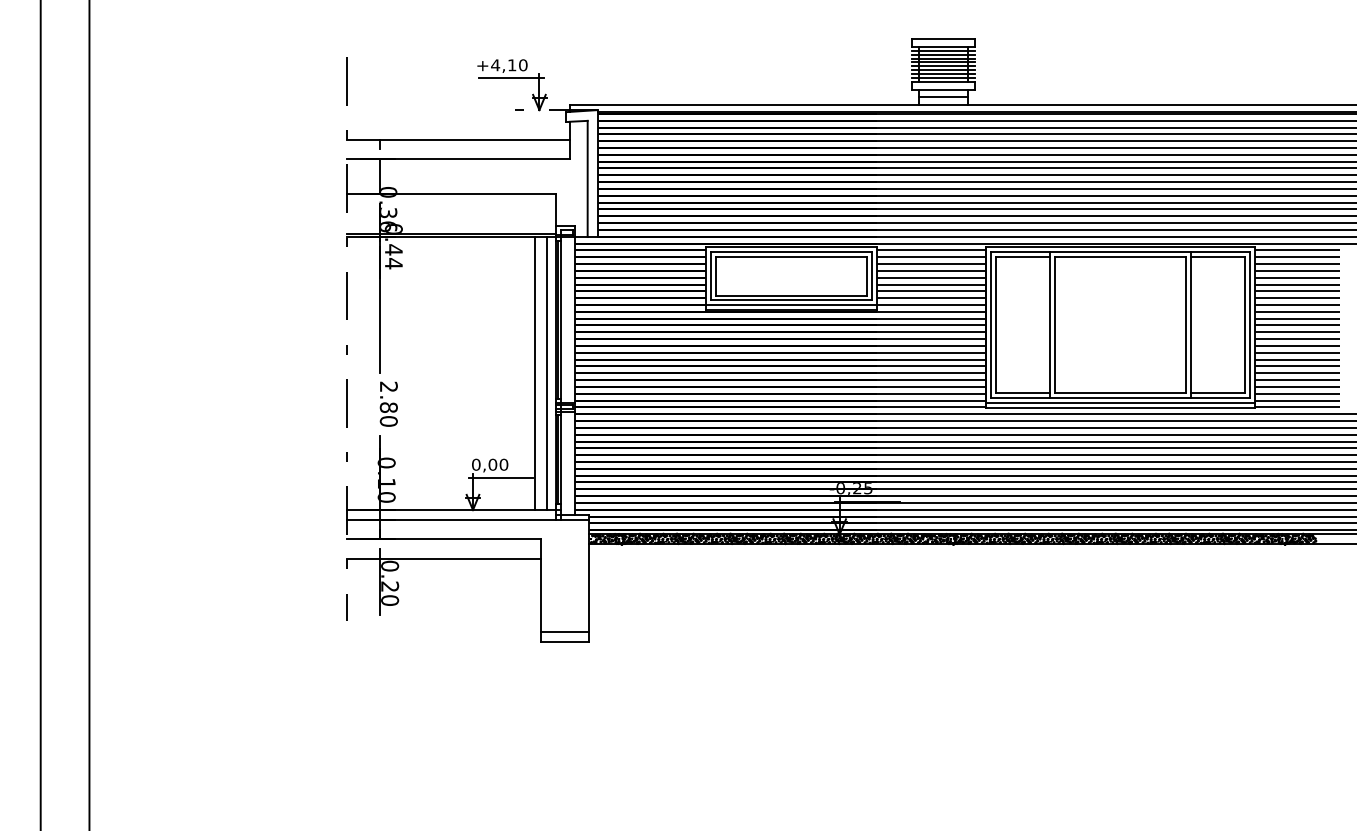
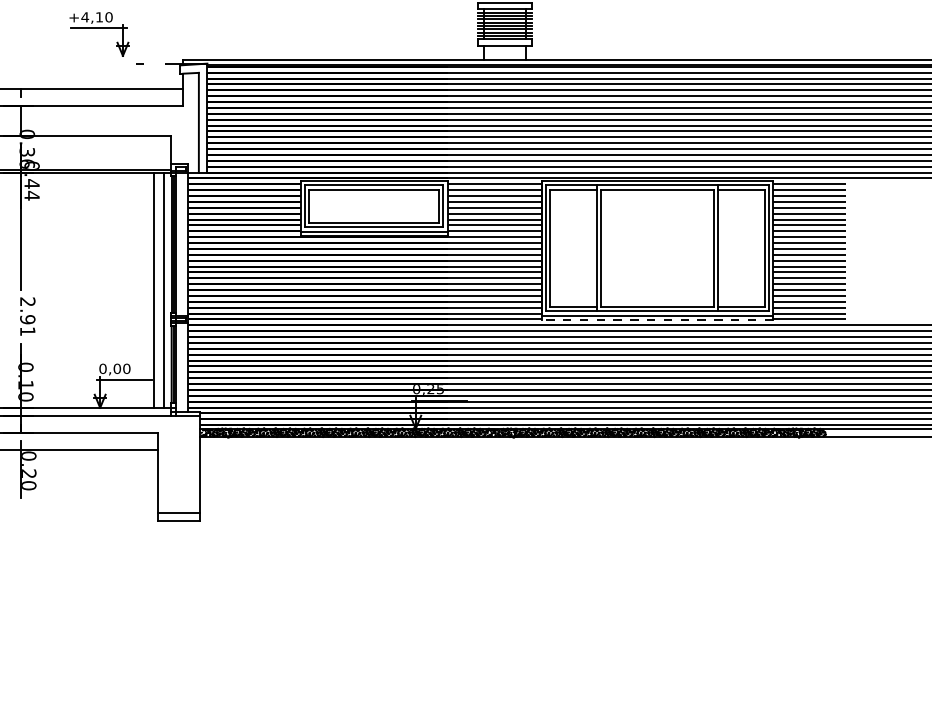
part: (512, 78) -> (99, 28), moved
line: (943, 96) -> (505, 51), removed
line: (1120, 407) -> (657, 319), solid -> dashed
text: (388, 414) -> (27, 325), 2.80 -> 2.91

